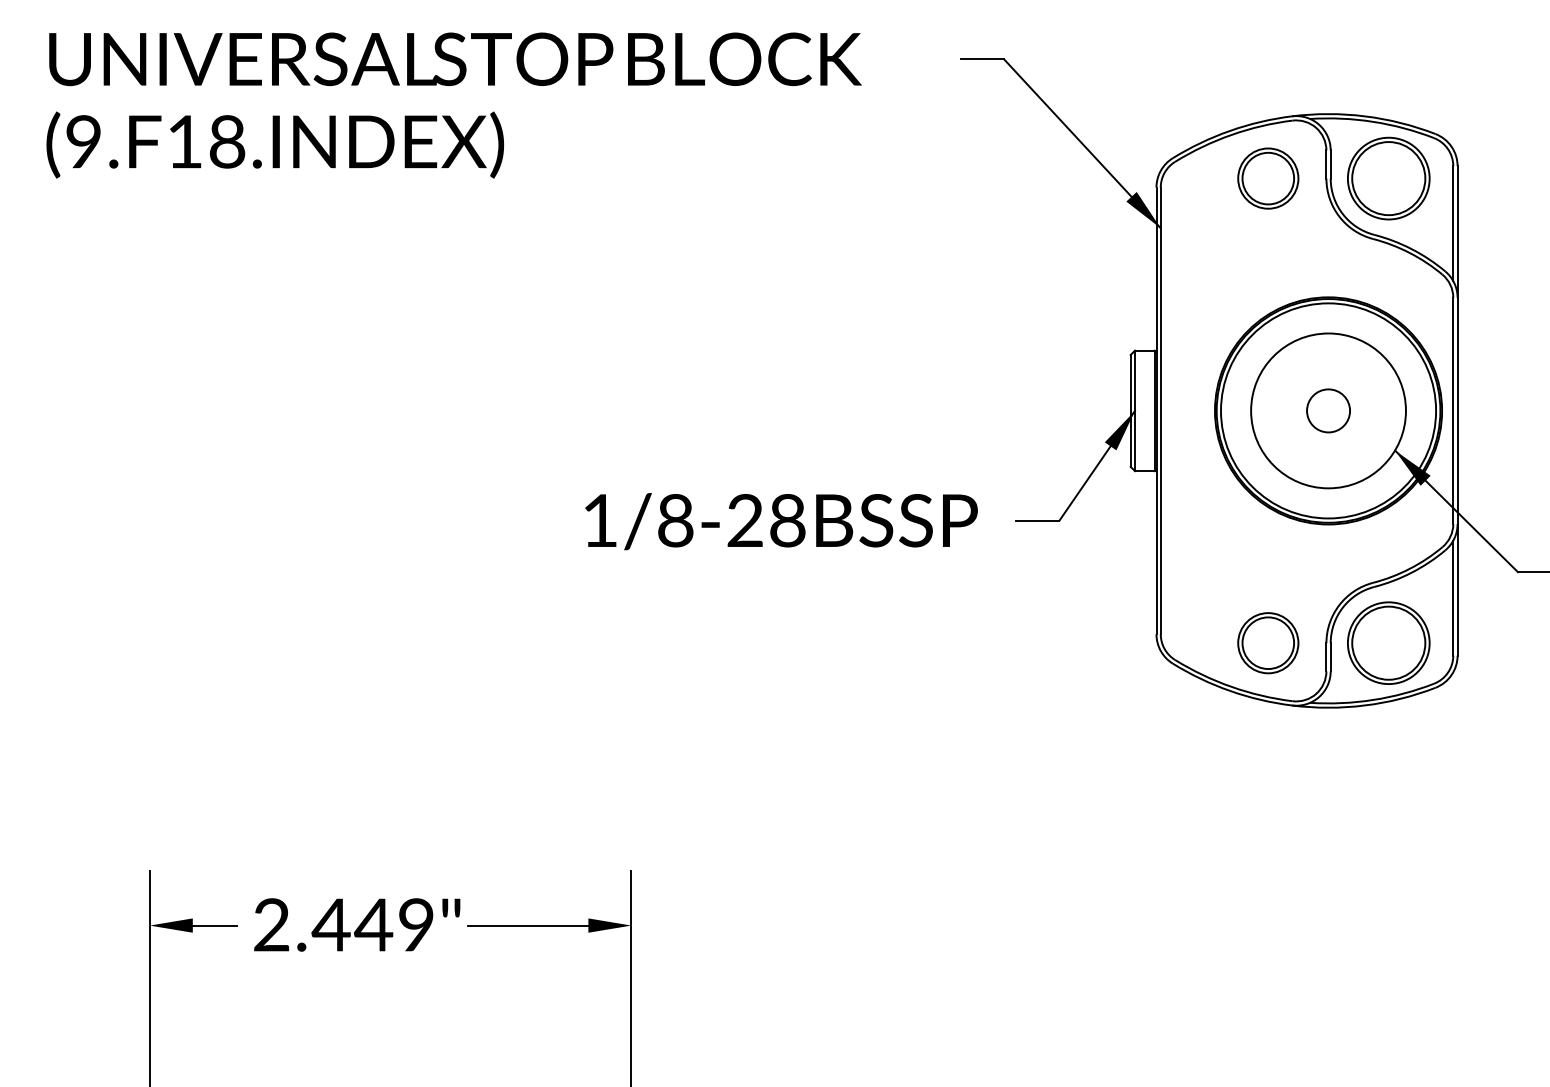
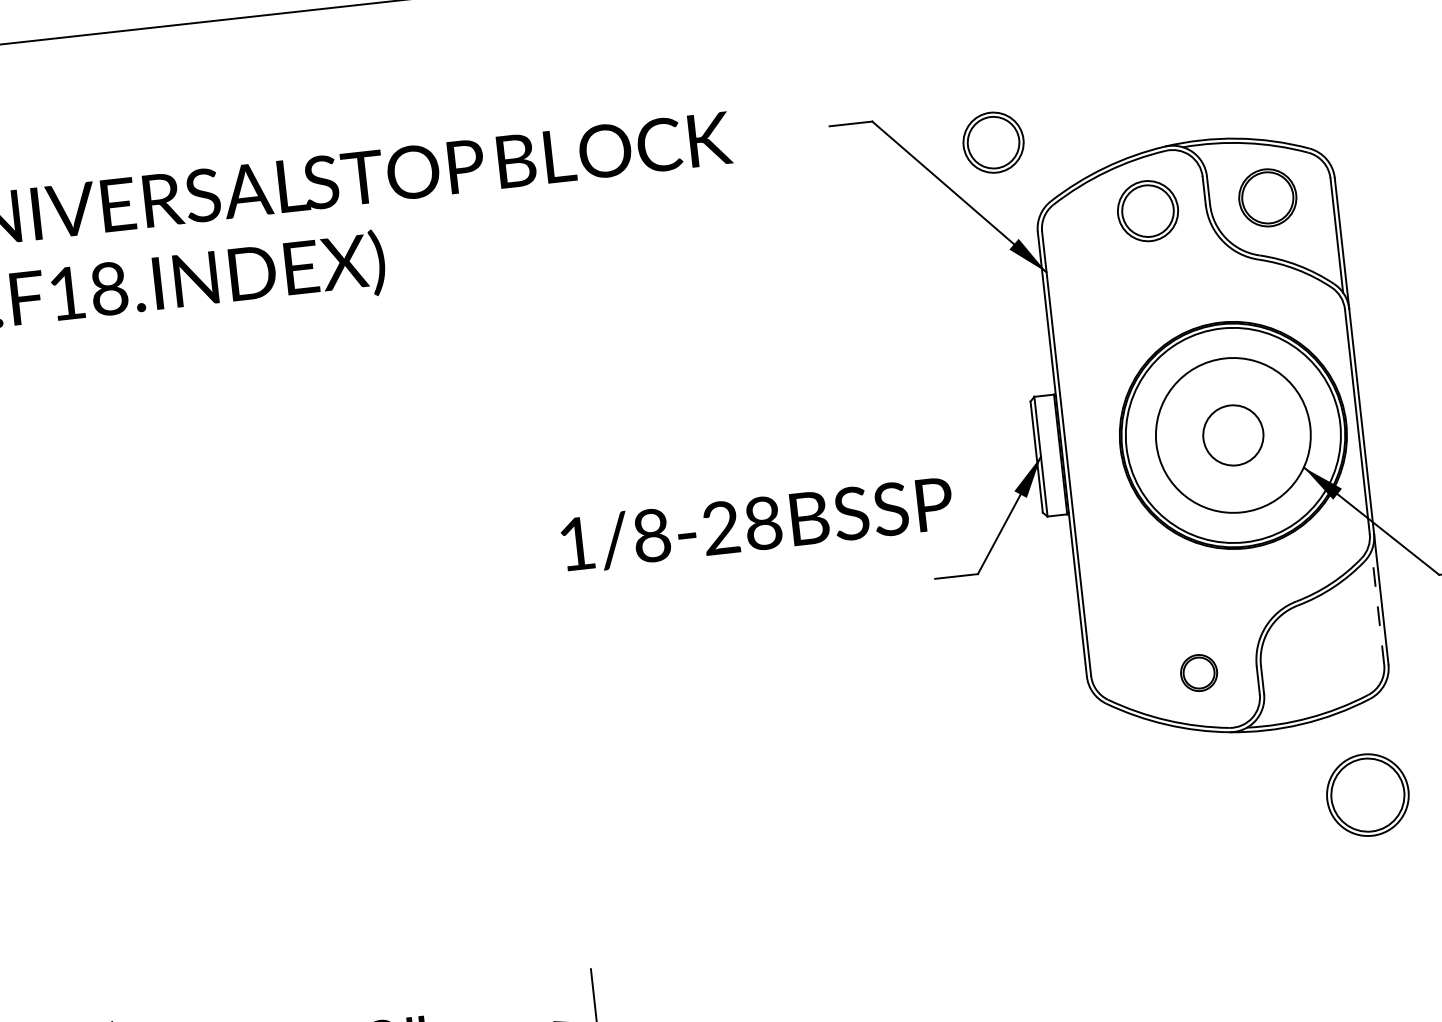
part: (1122, 93) -> (993, 142), added
part: (1388, 178) -> (1267, 197), size x0.7
circle: (1328, 410) -> (1233, 435), size x1.4
text: (781, 521) -> (757, 524), moved
line: (1453, 597) -> (1378, 607), solid -> dashed
part: (1388, 642) -> (1367, 794), moved
part: (1268, 643) -> (1199, 673), size x0.6

